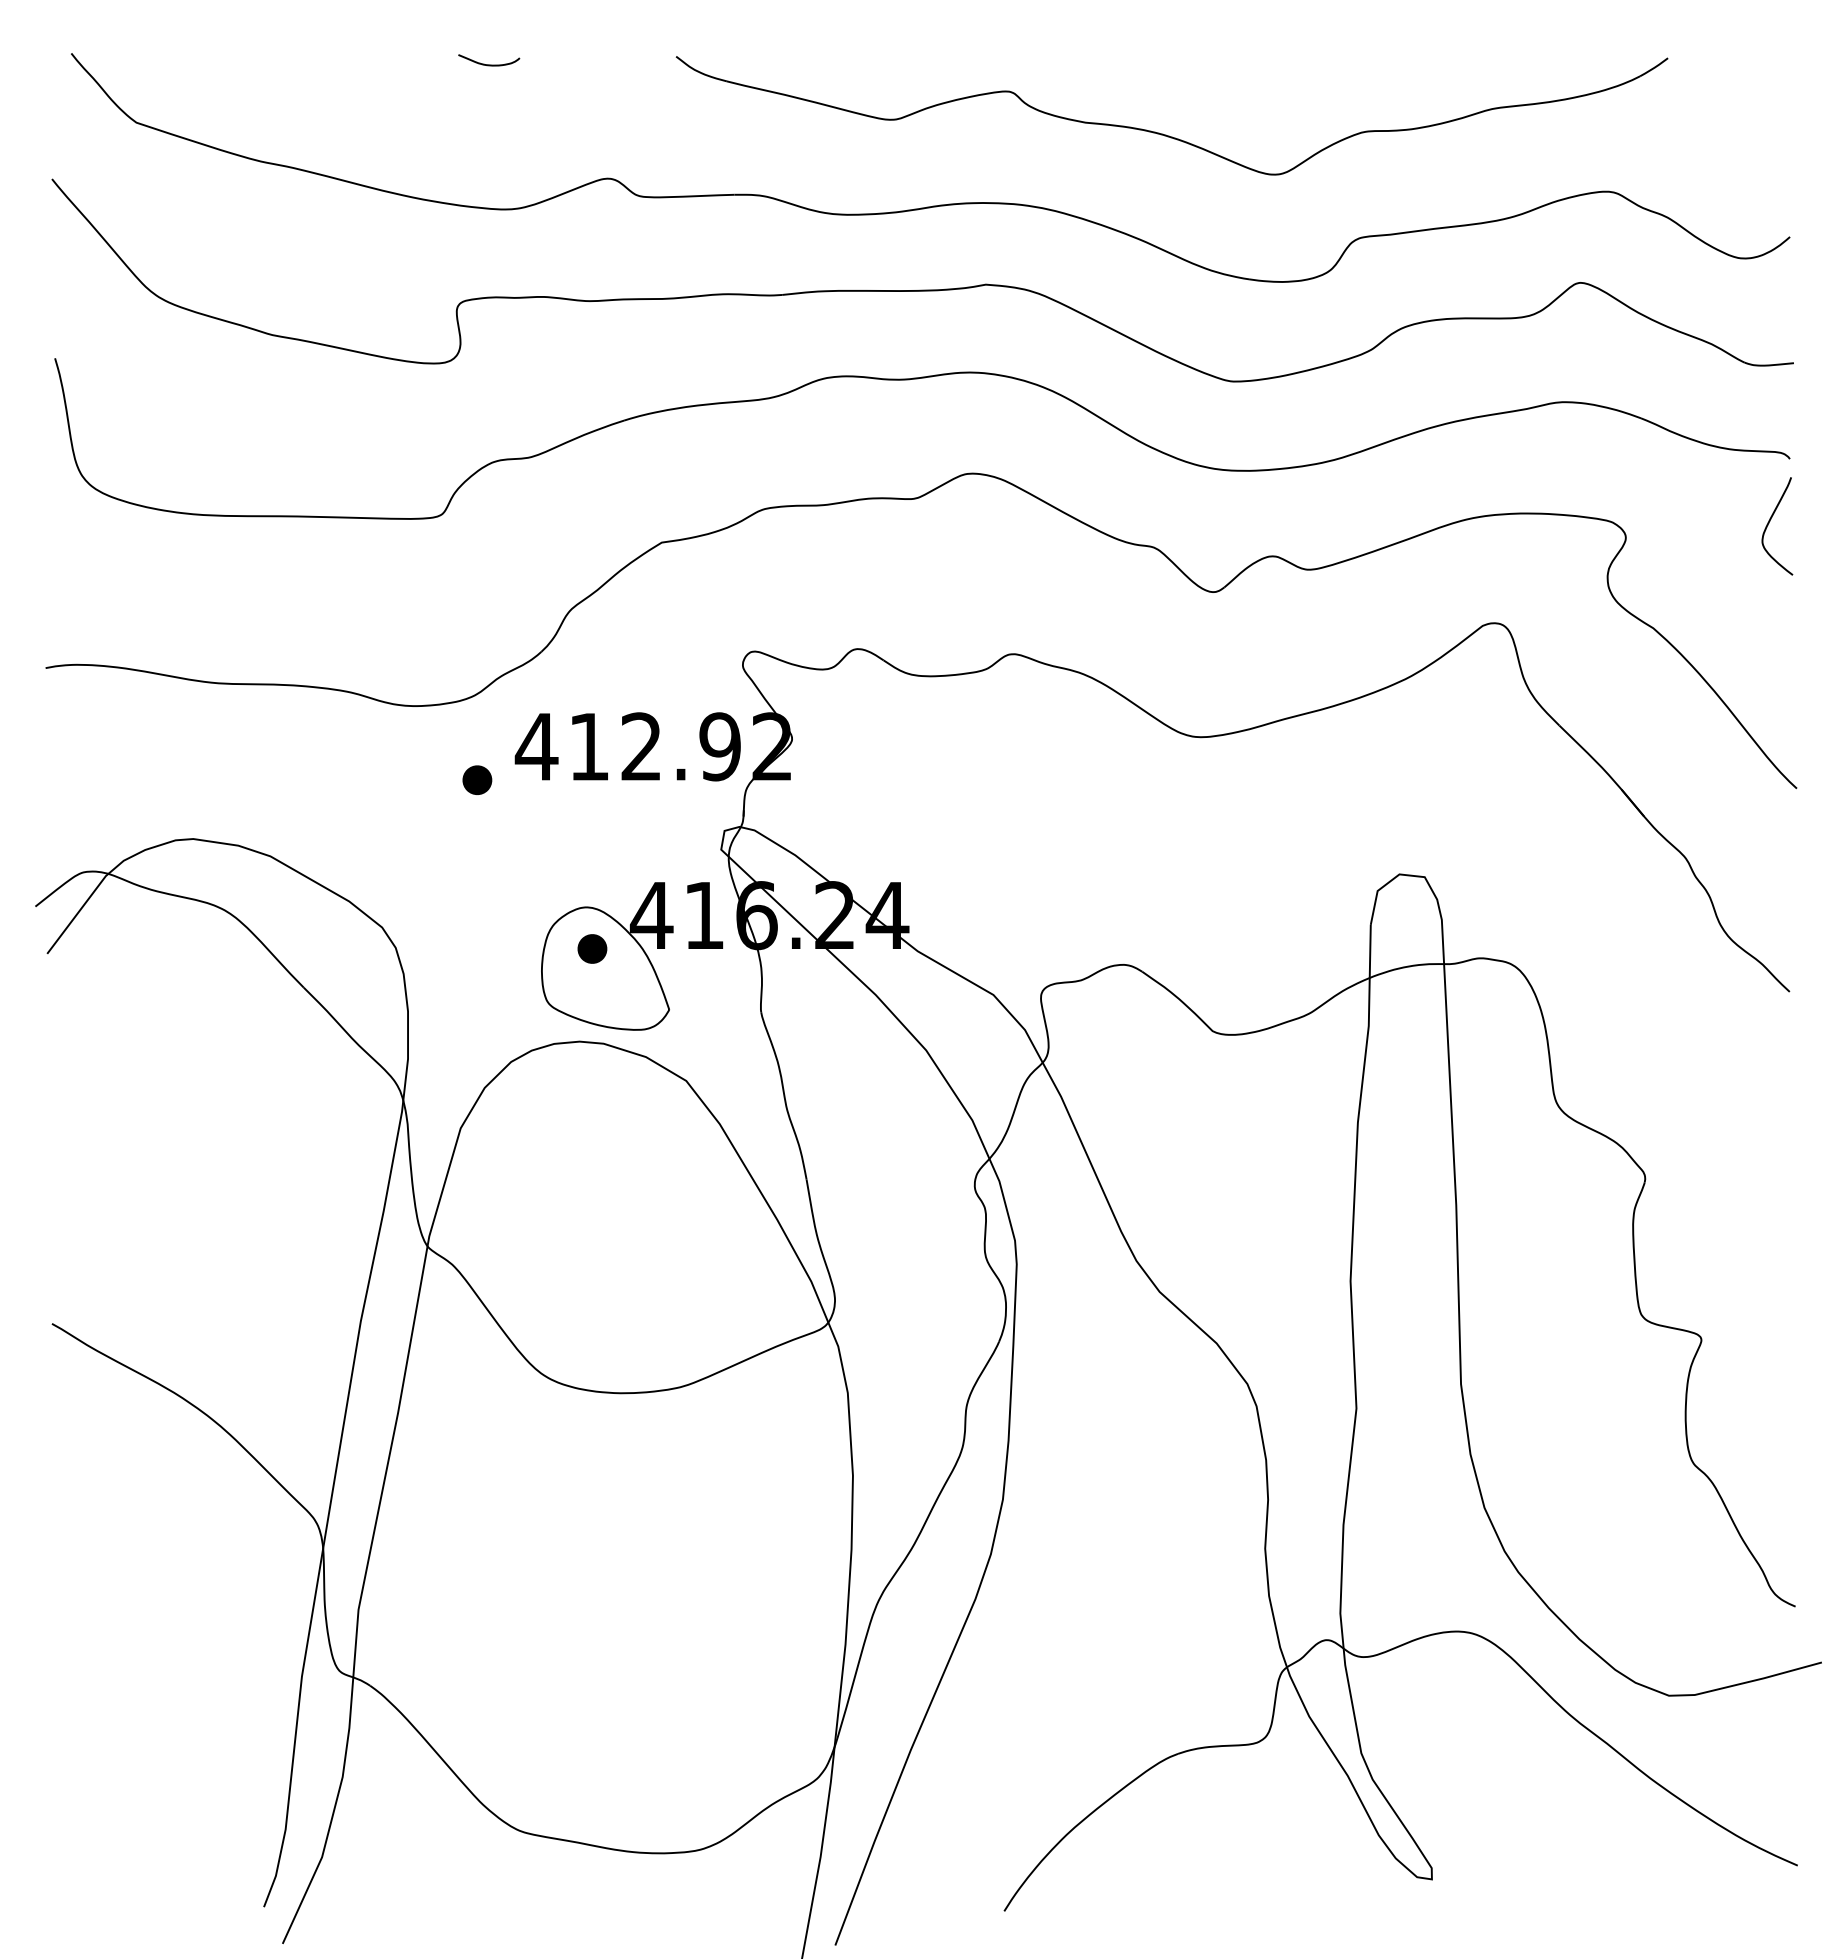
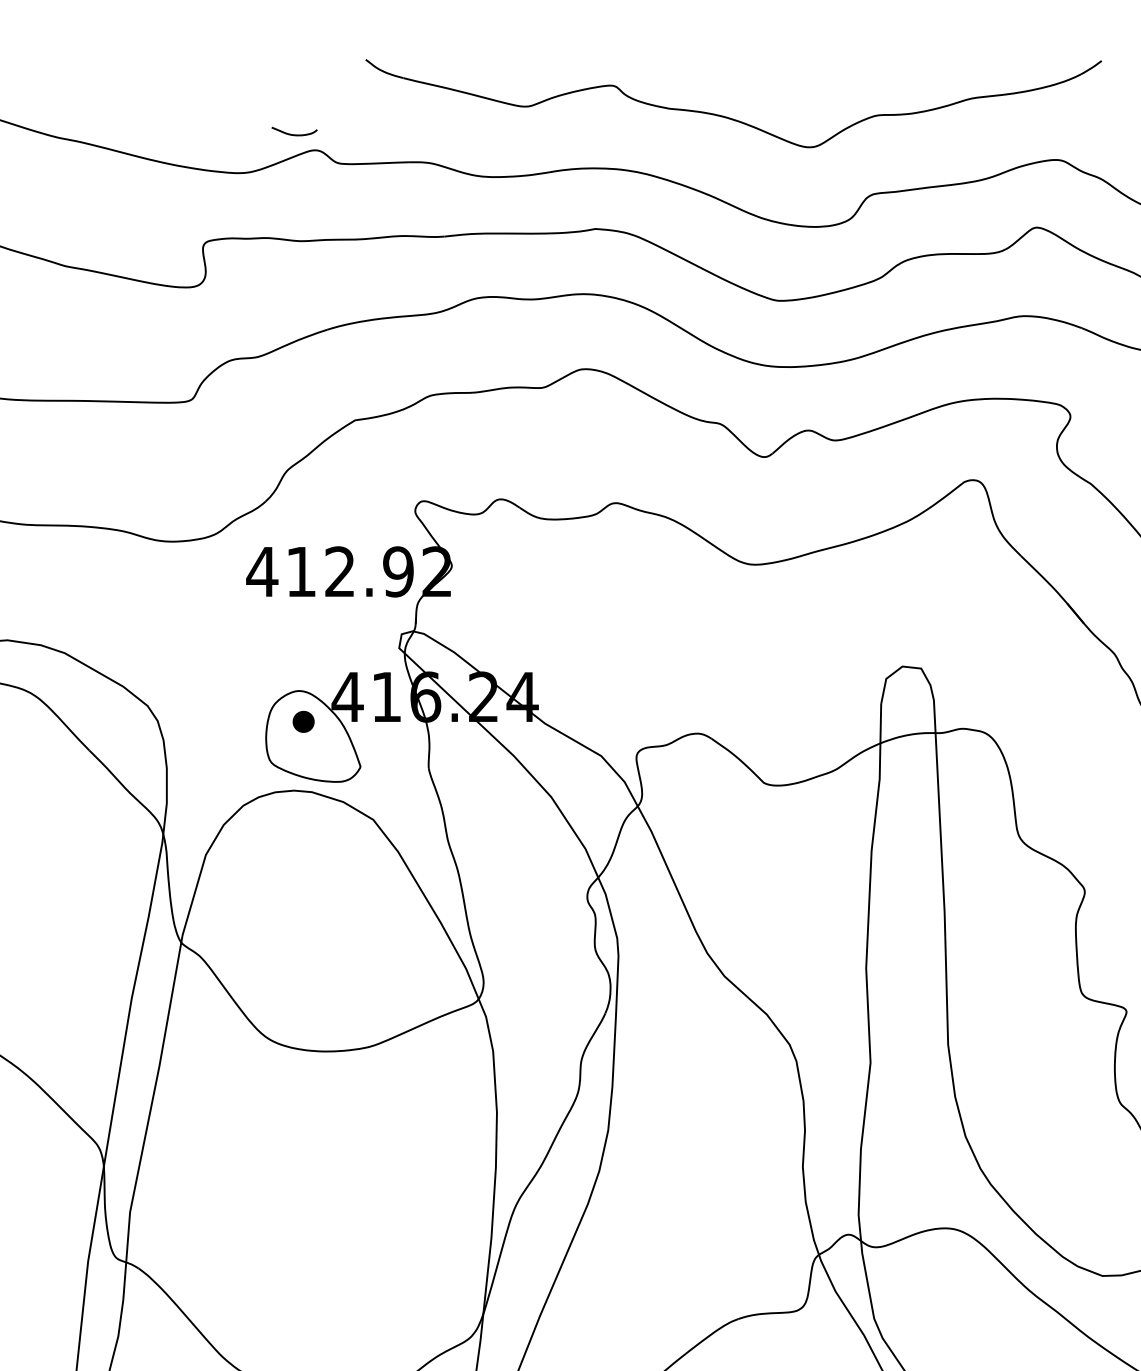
curve: (489, 64) -> (294, 134), moved
part: (477, 779) -> (218, 596), removed

